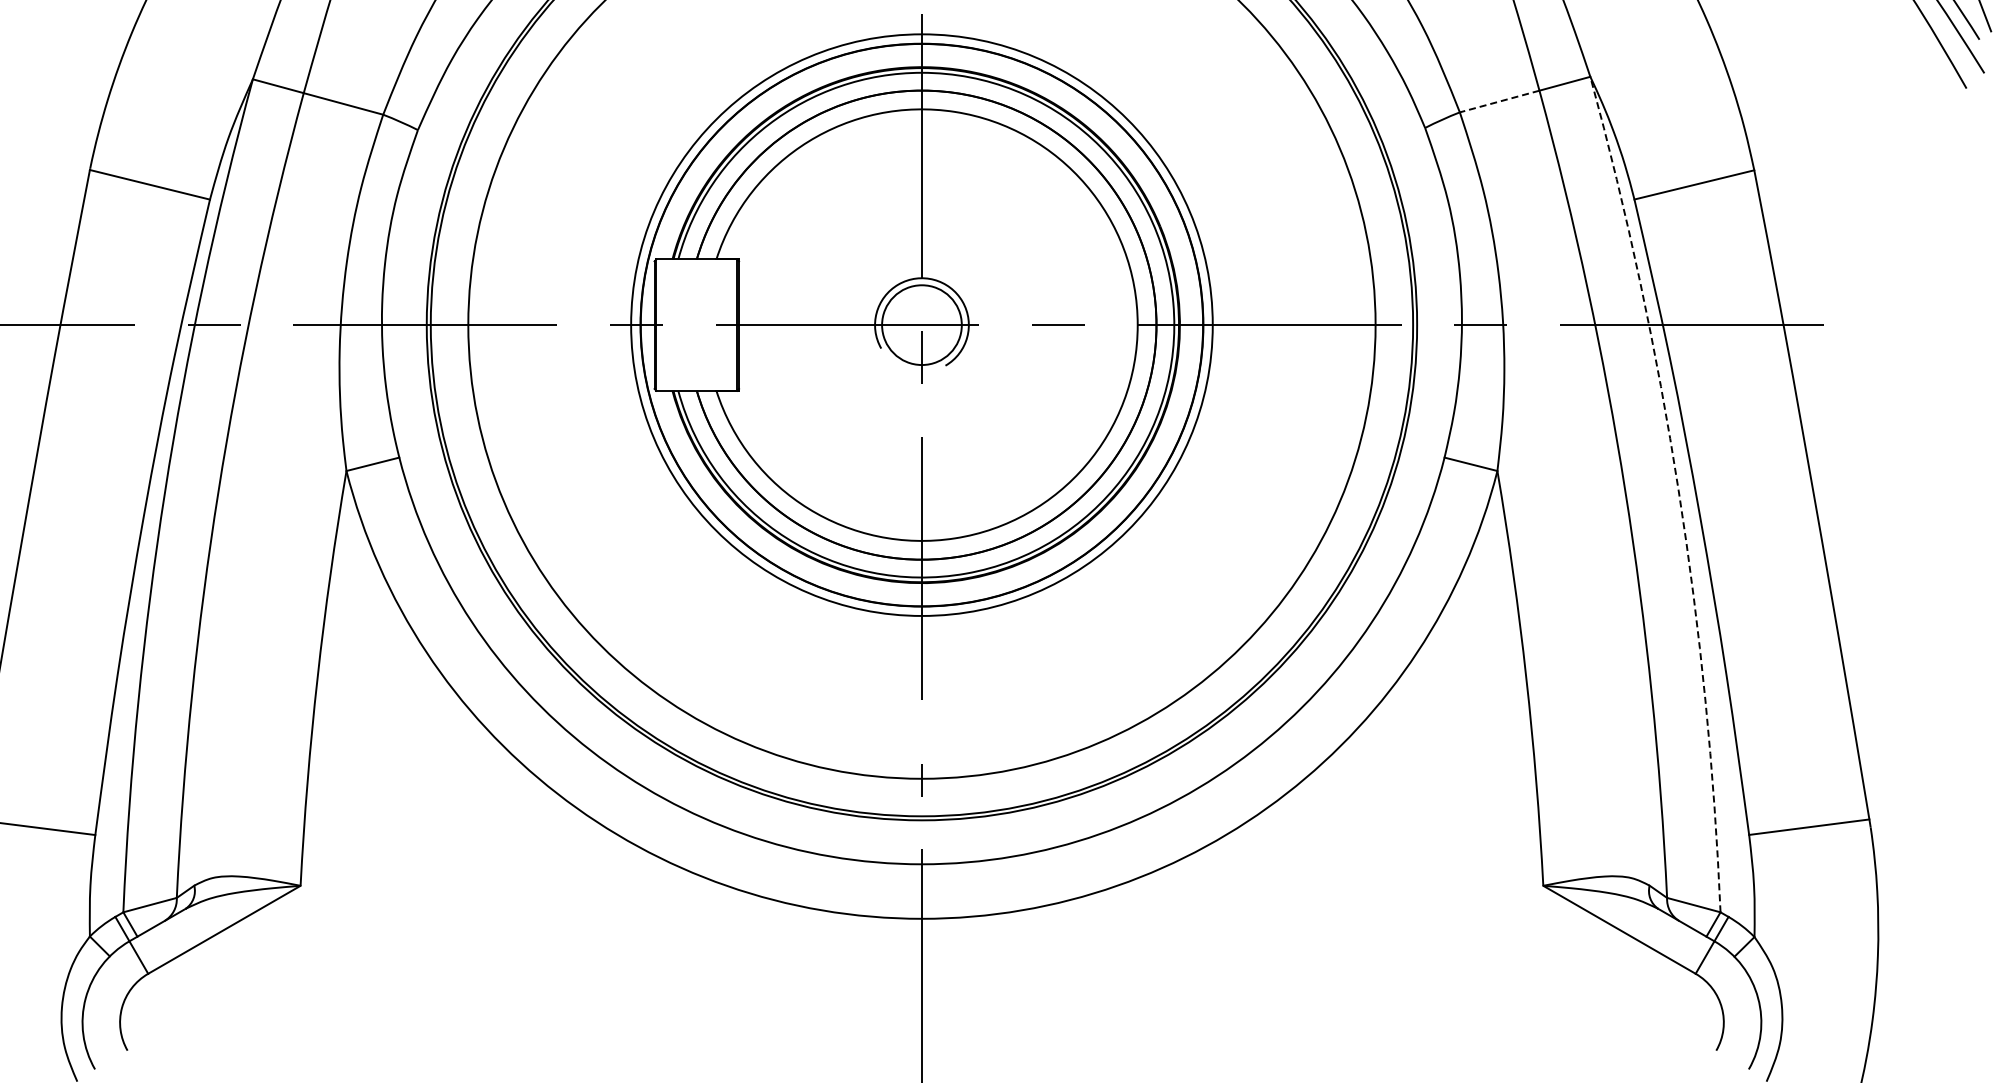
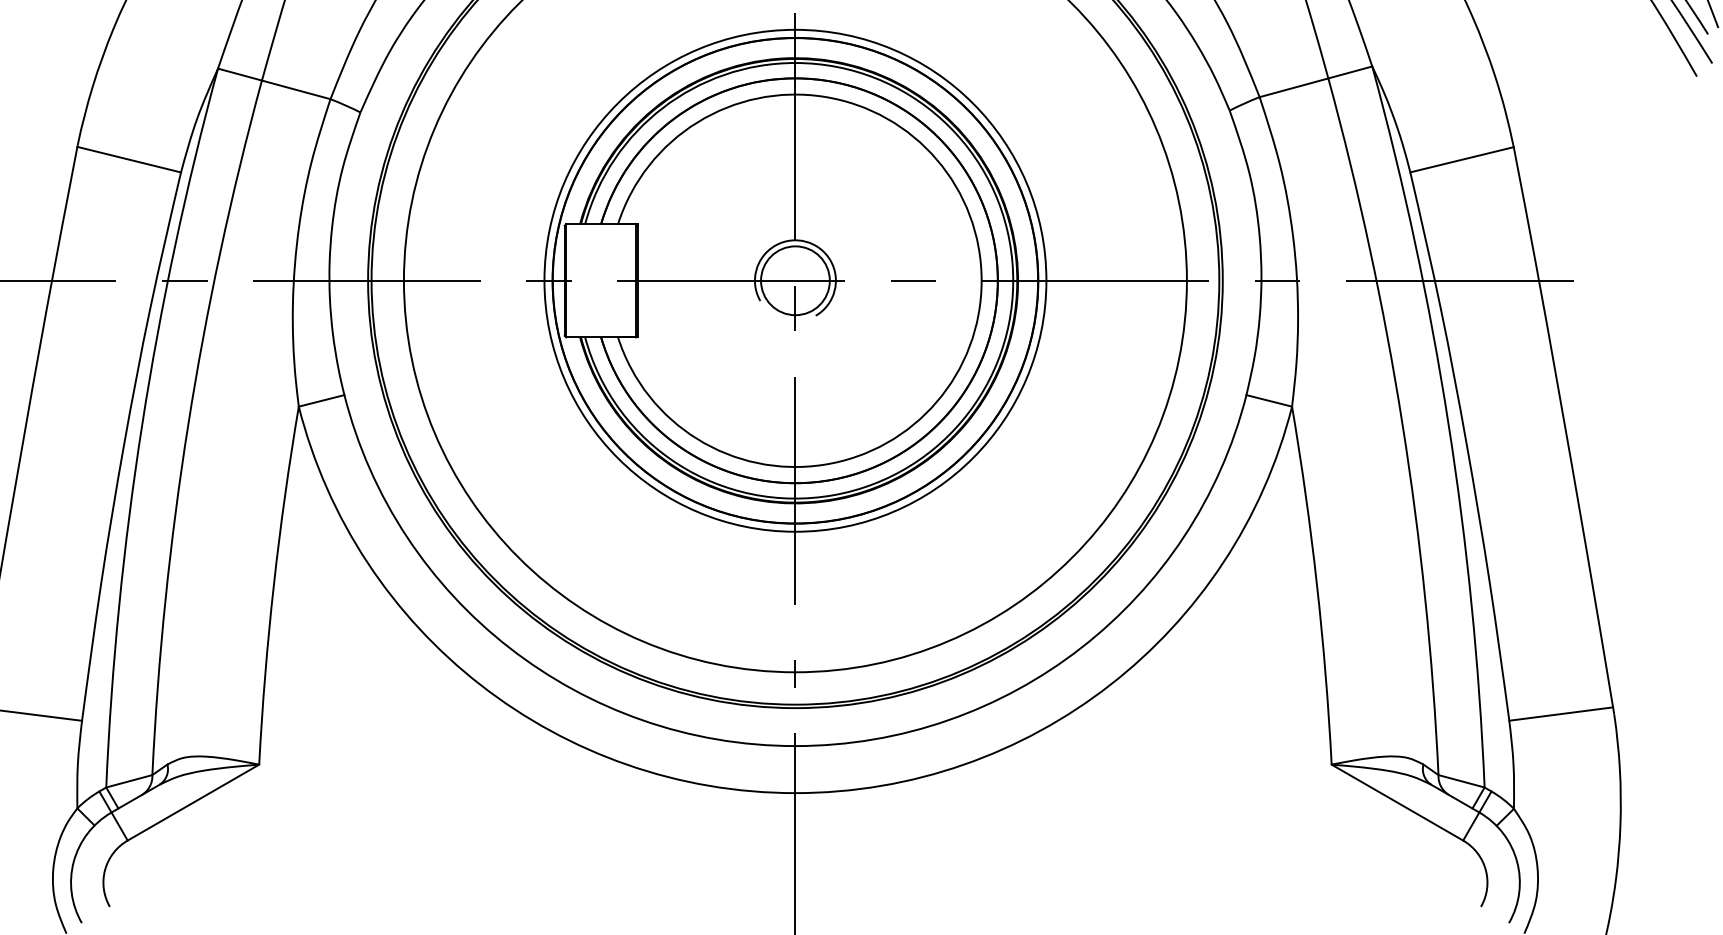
line: (1499, 101) -> (1293, 87), dashed -> solid
arc: (1678, 490) -> (1448, 423), dashed -> solid

